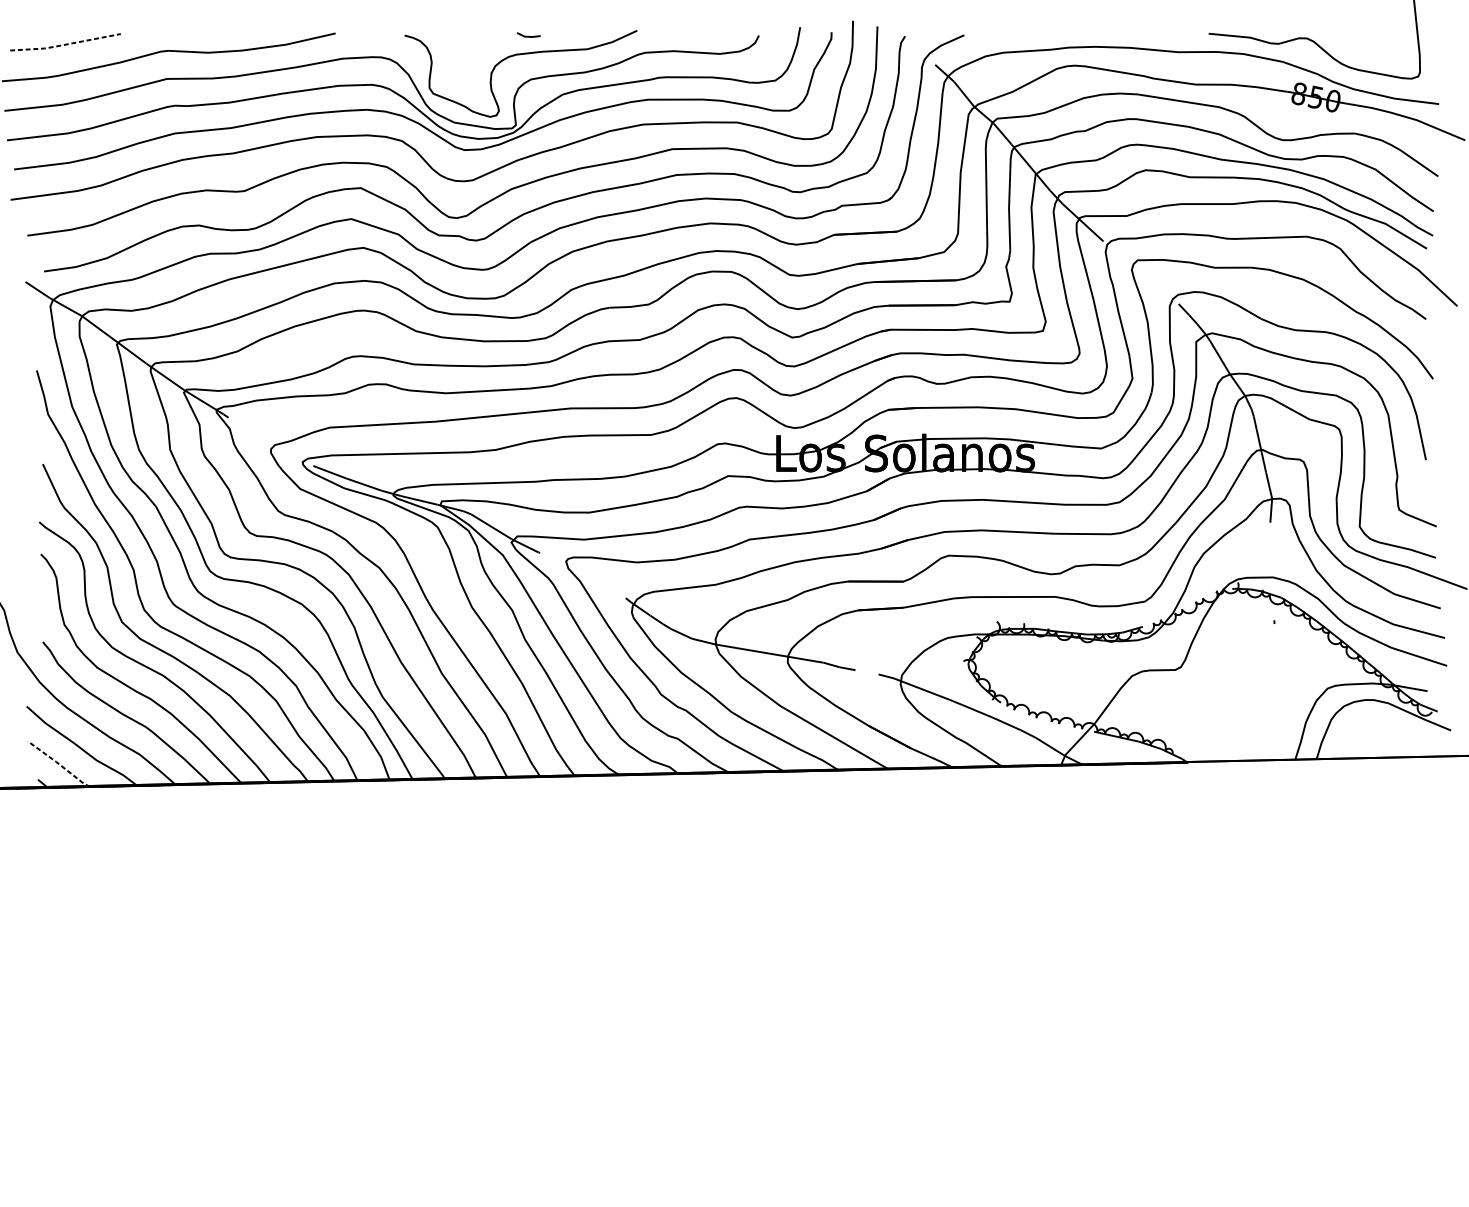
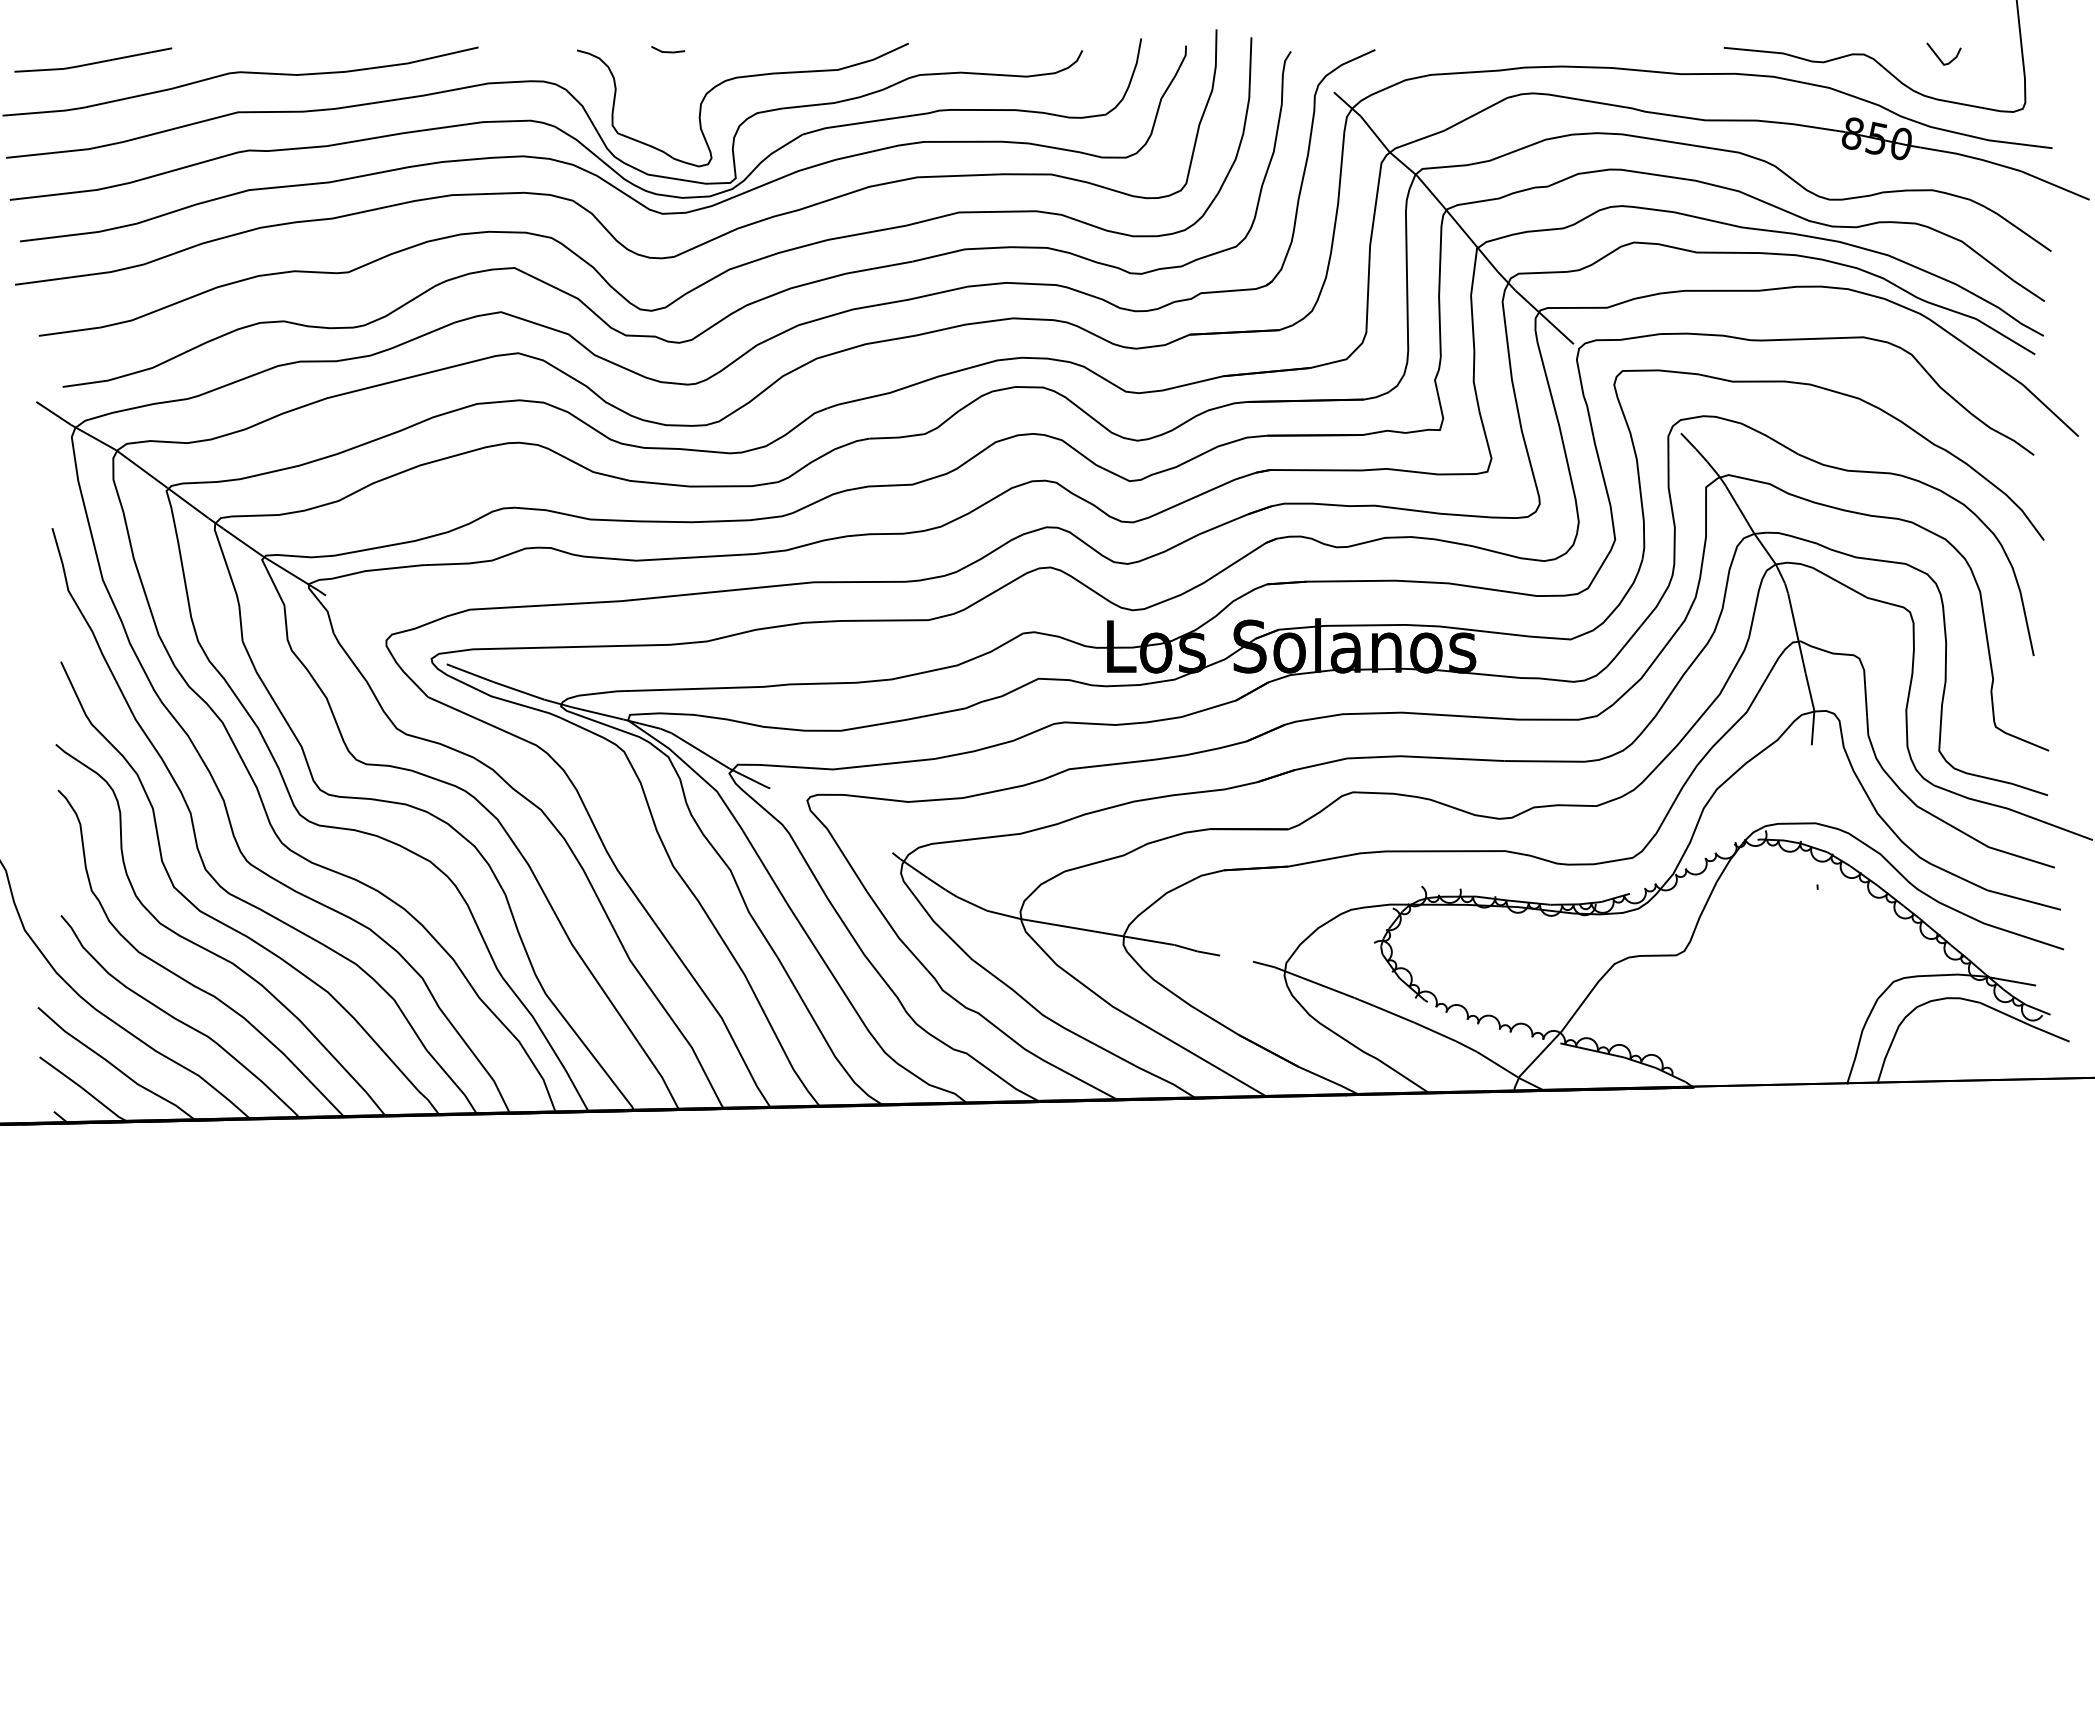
line: (529, 36) -> (668, 51), moved
line: (1359, 40) -> (1939, 57), added
line: (64, 44) -> (92, 63), dashed -> solid
line: (58, 764) -> (83, 1089), dashed -> solid

